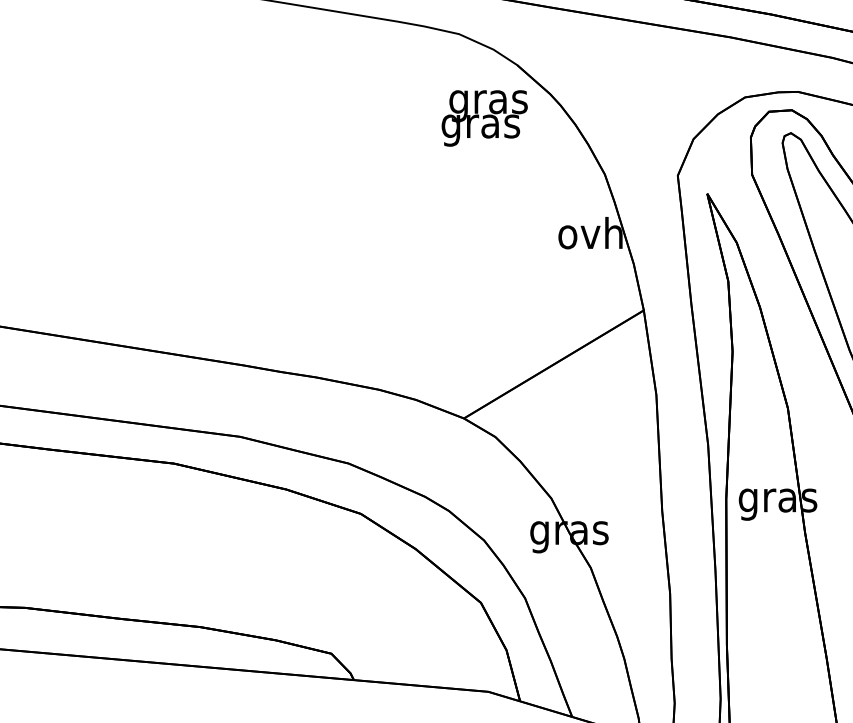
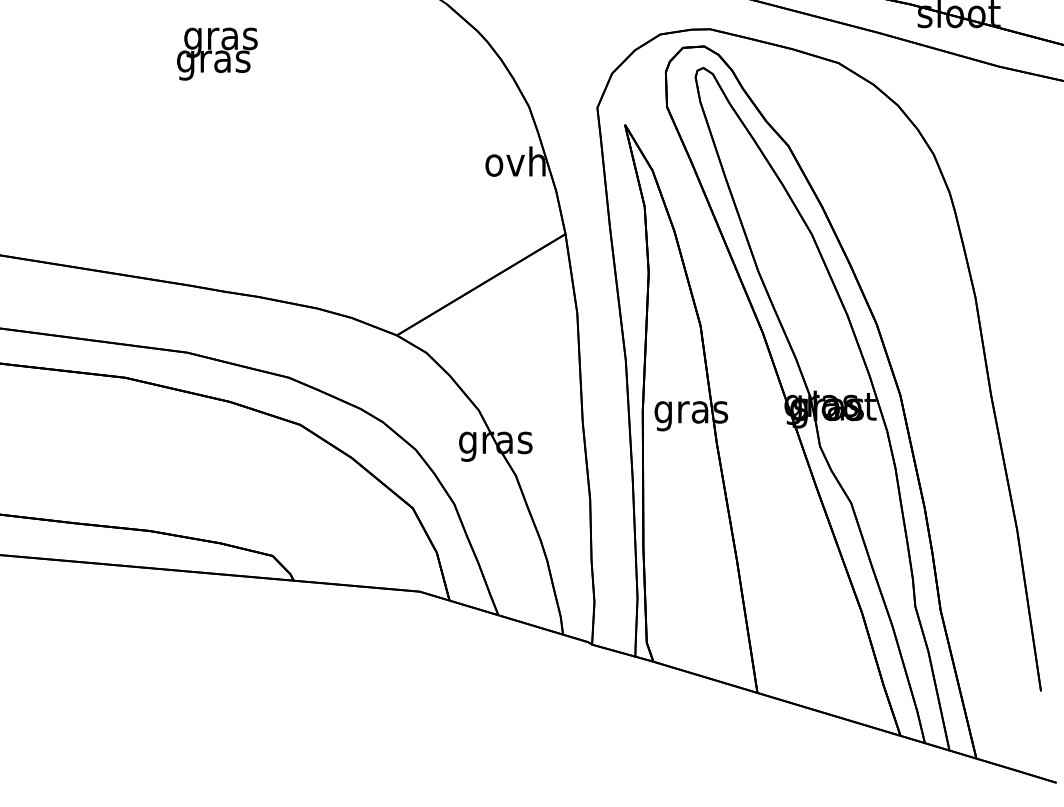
text: (484, 117) -> (217, 53), moved

